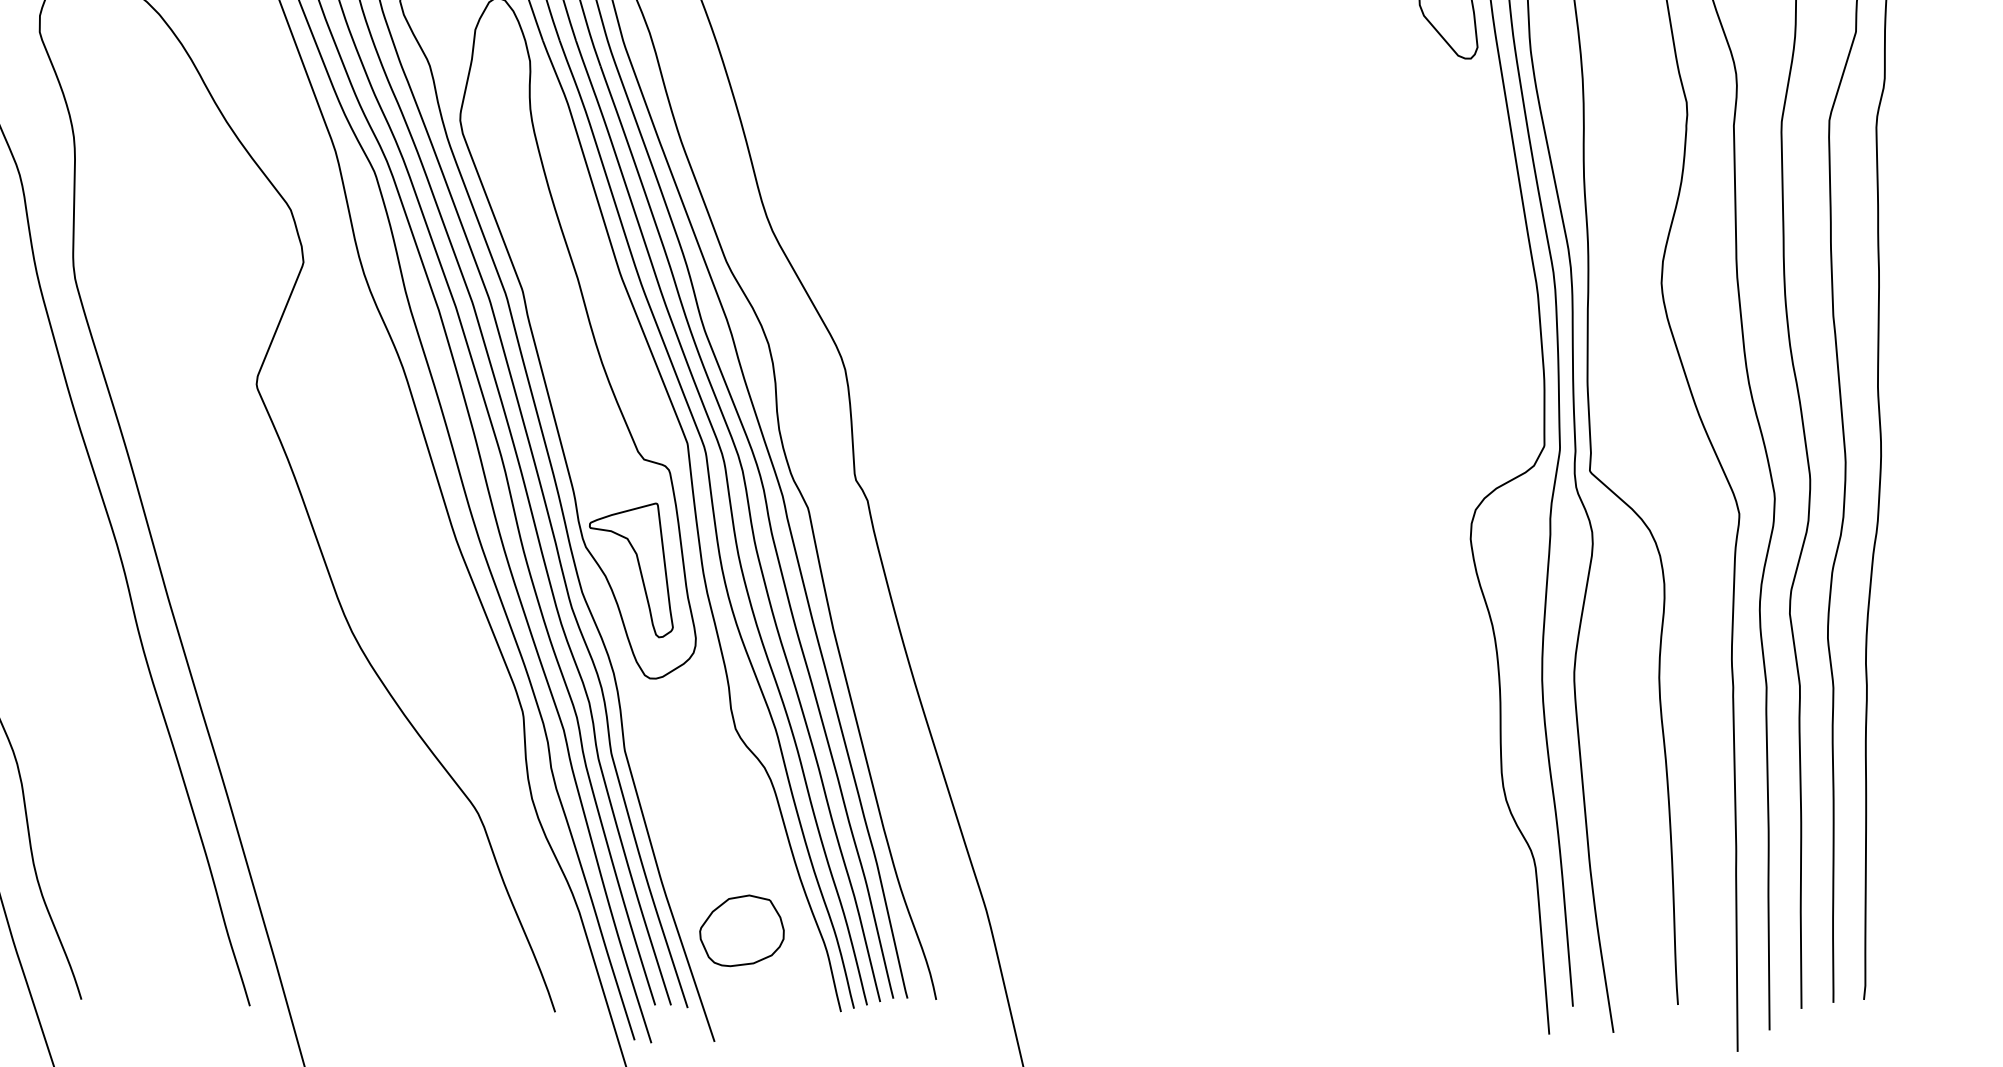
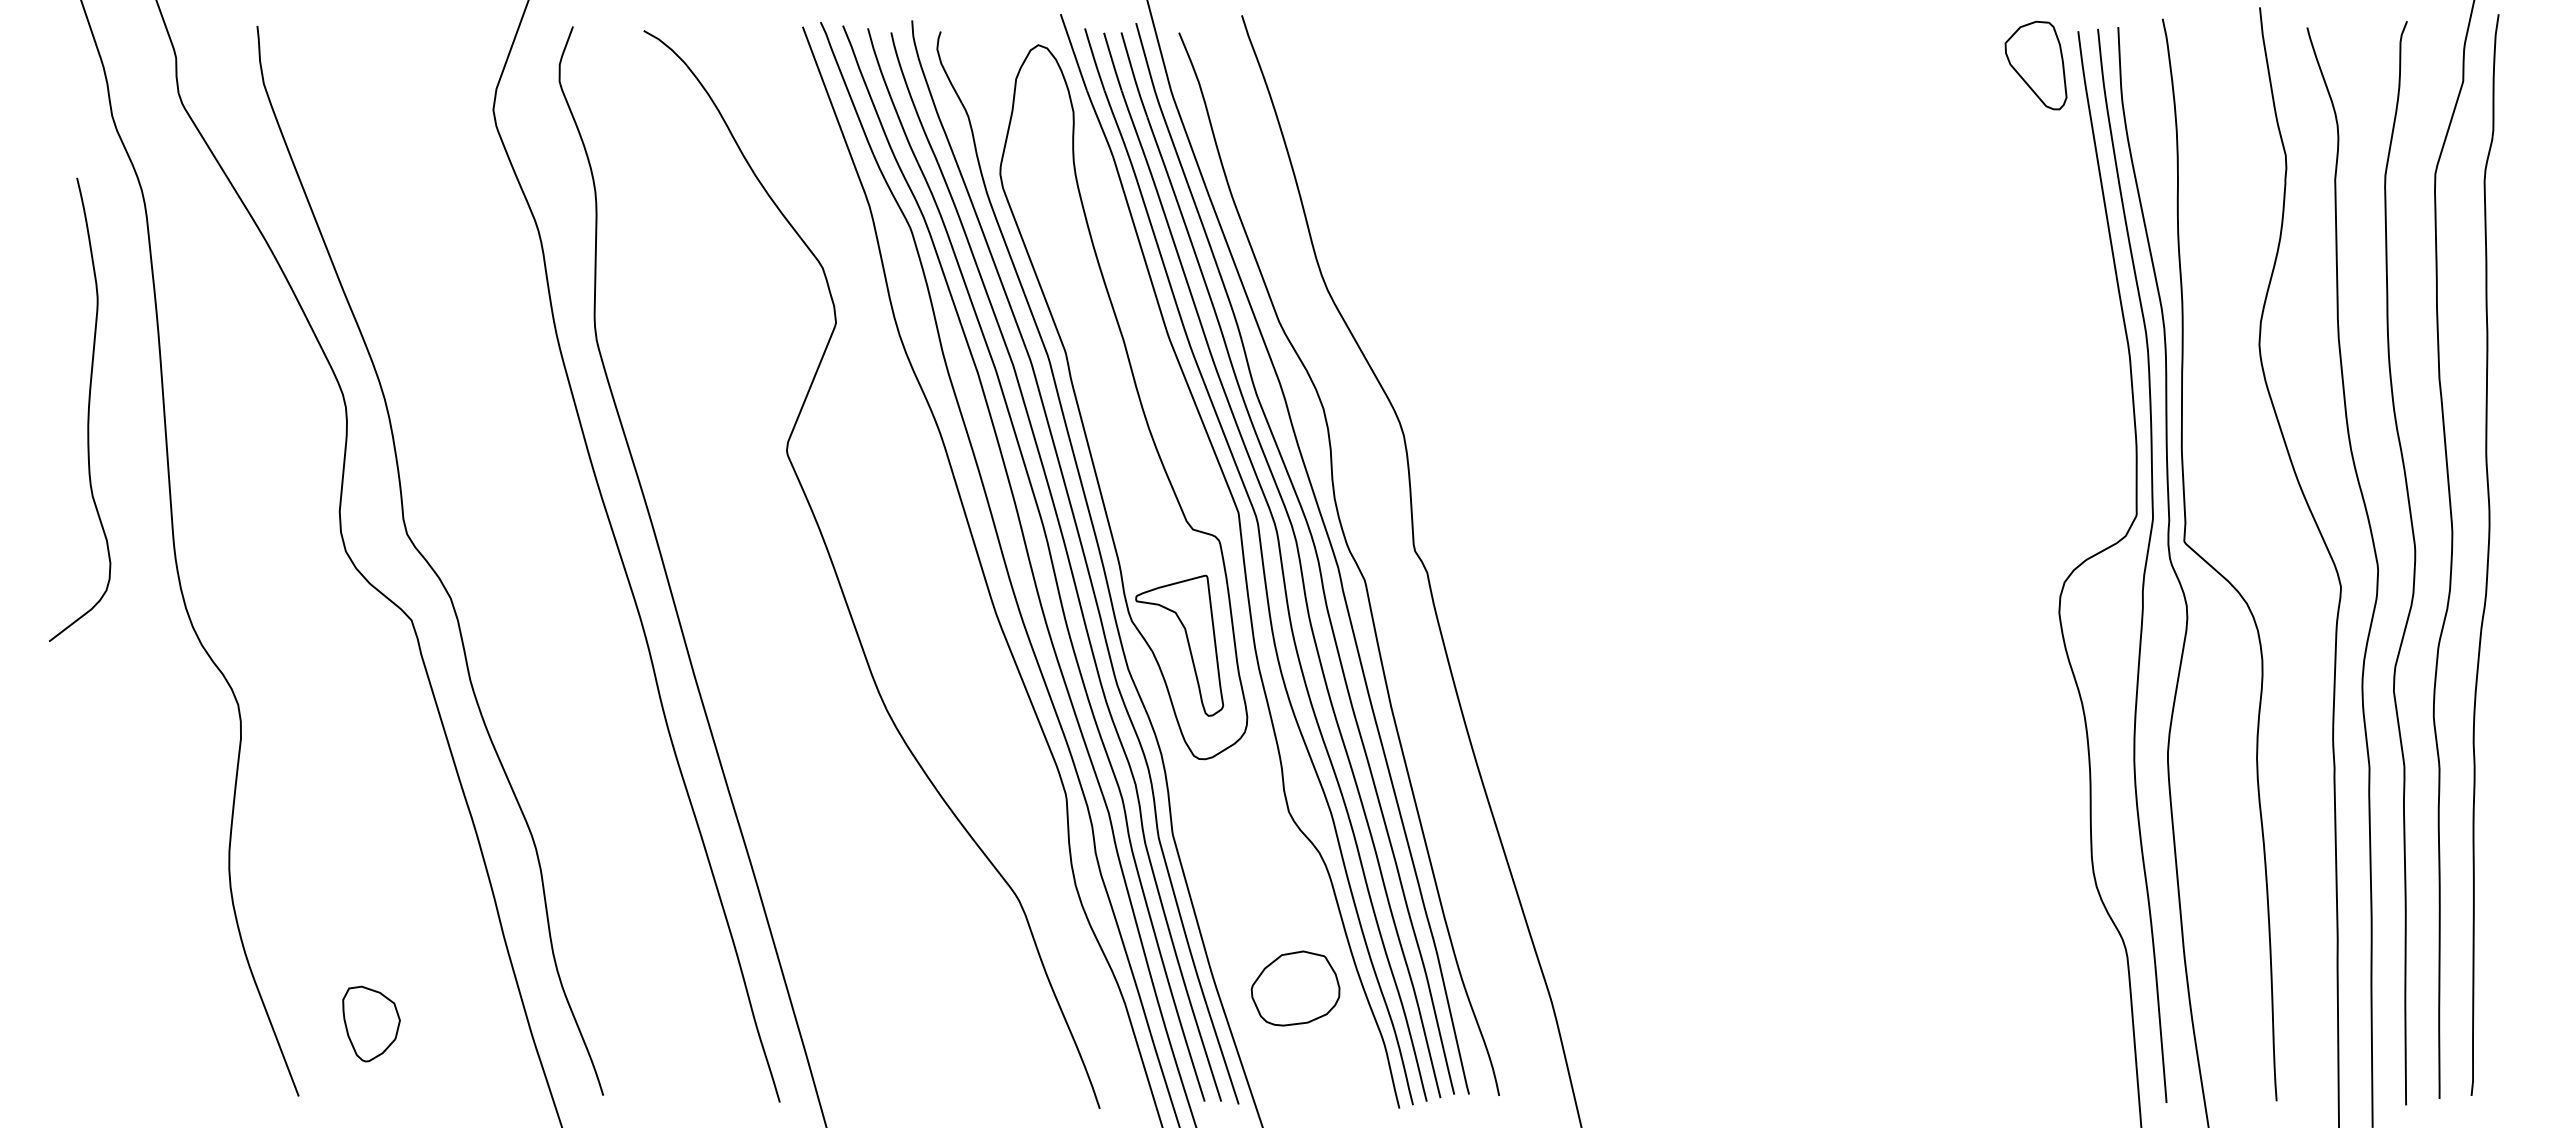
part: (741, 930) -> (1295, 988), moved

